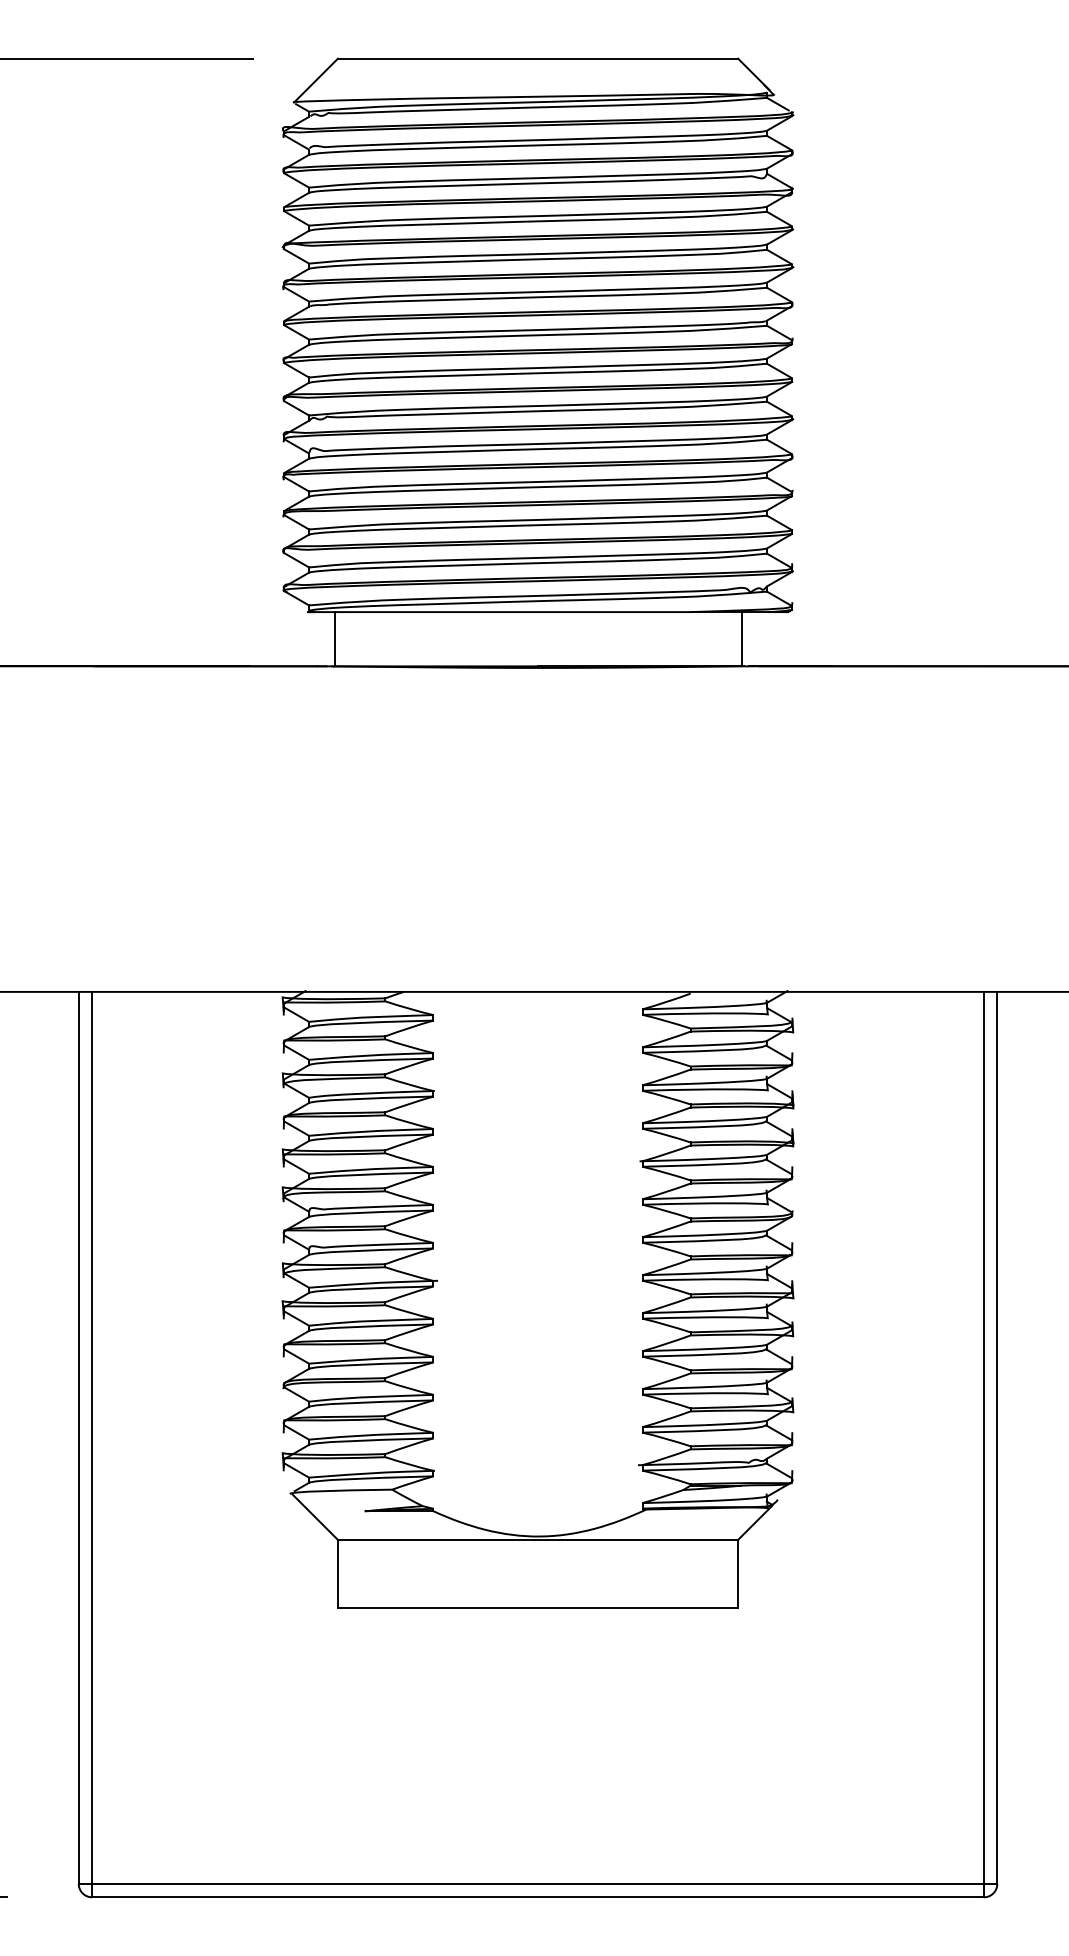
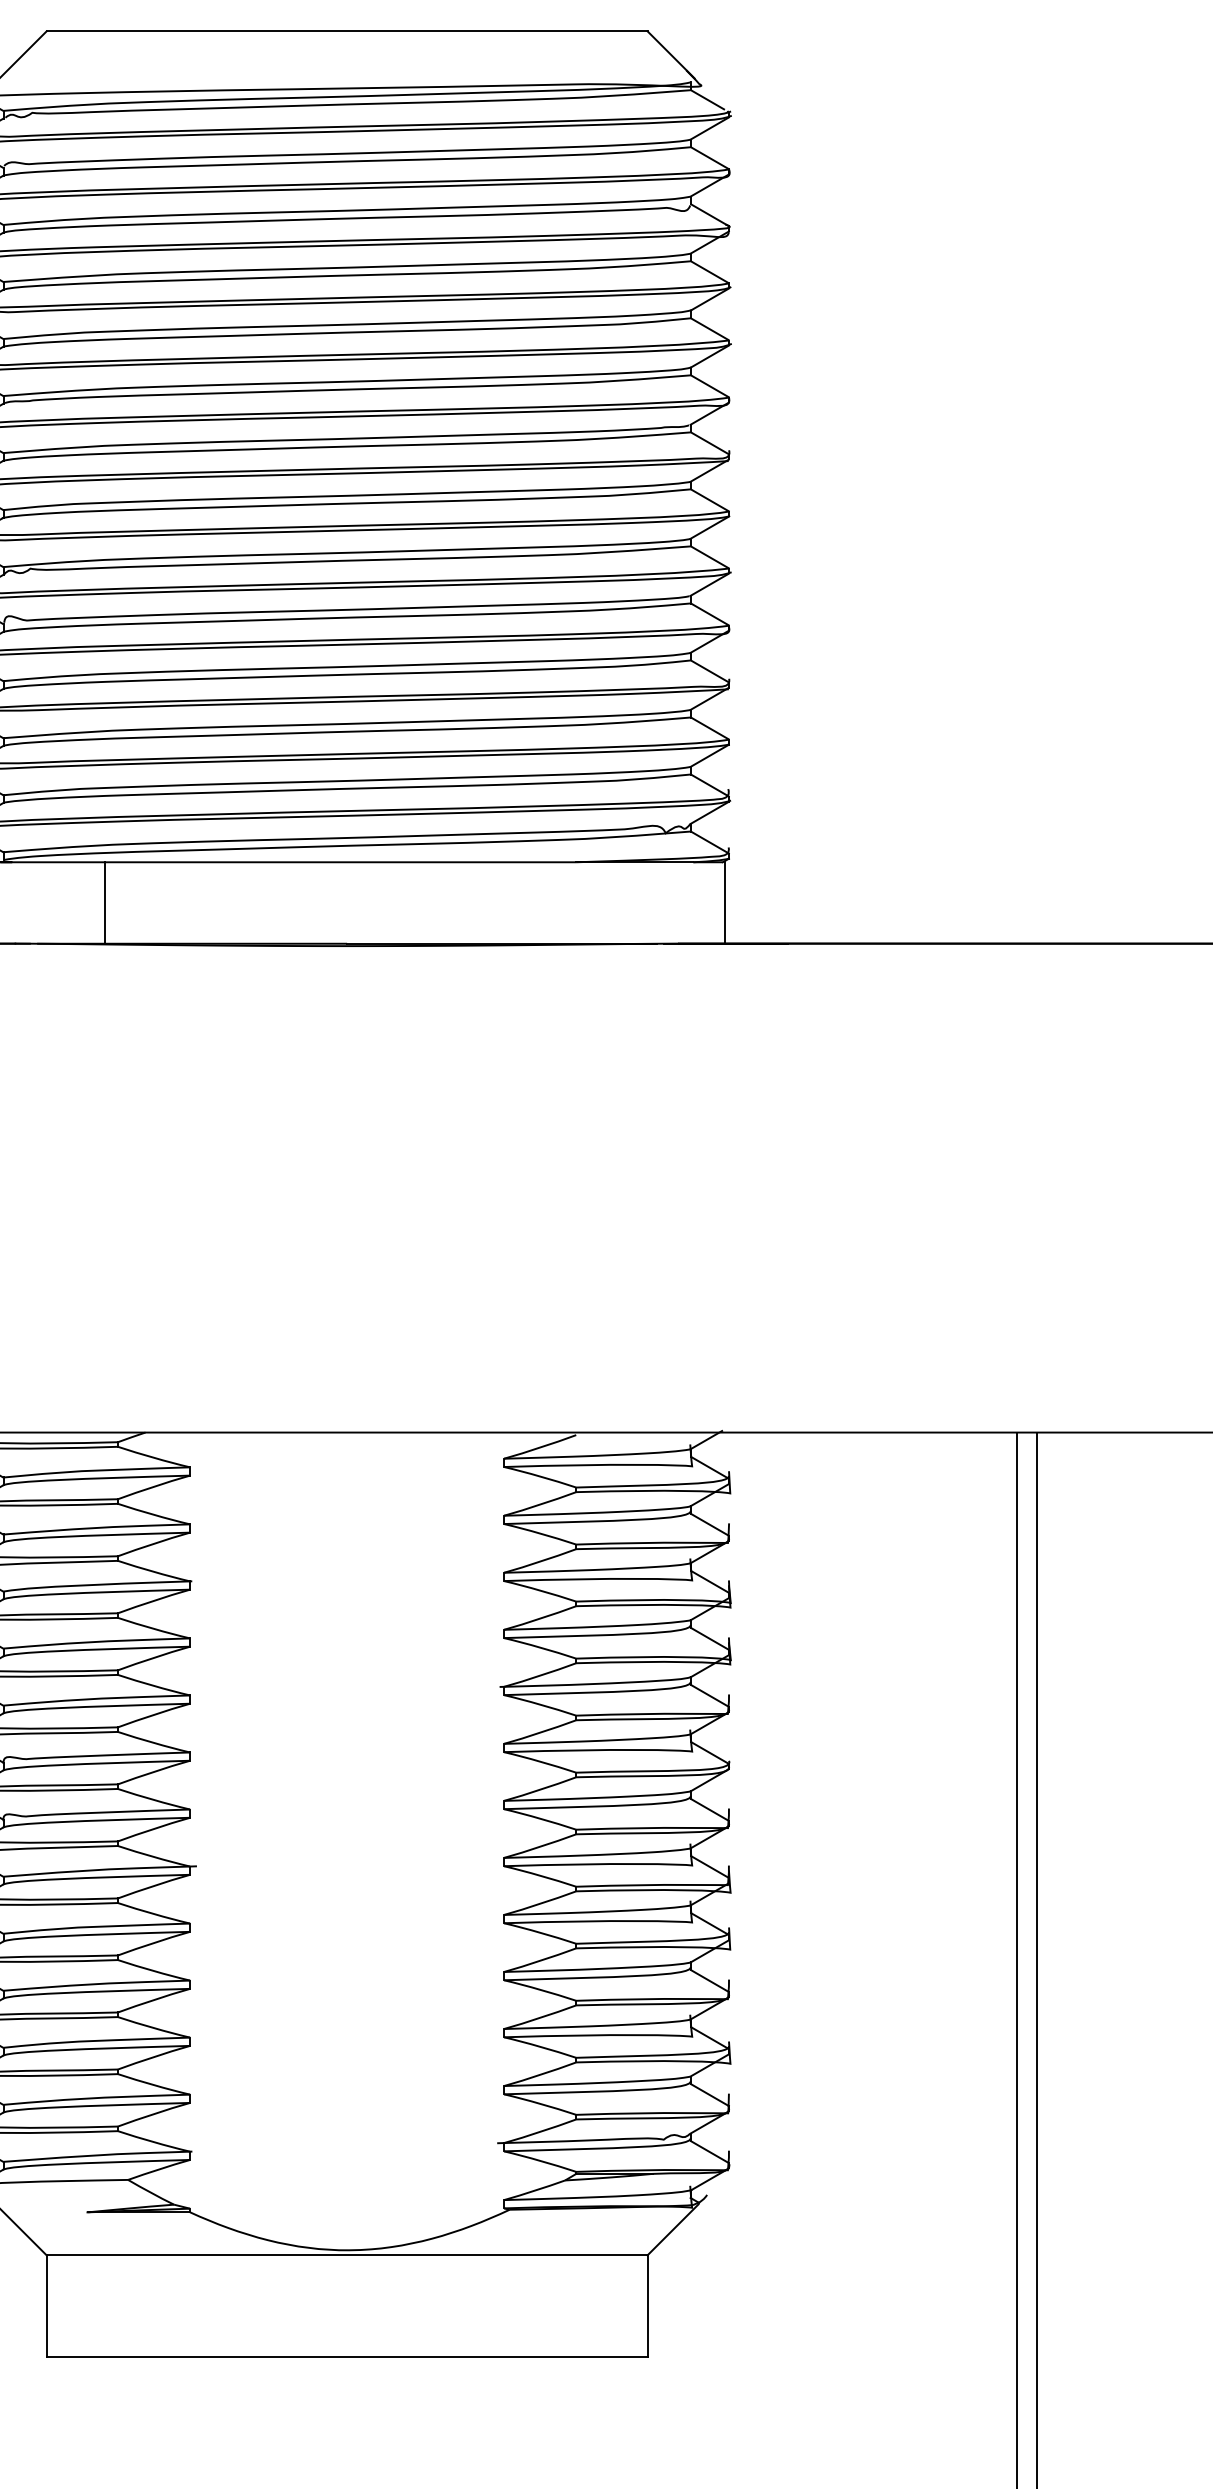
line: (334, 639) -> (104, 903), moved
line: (741, 639) -> (724, 903), moved

